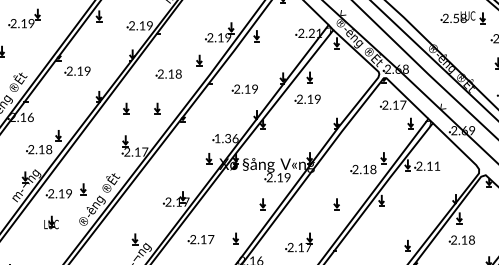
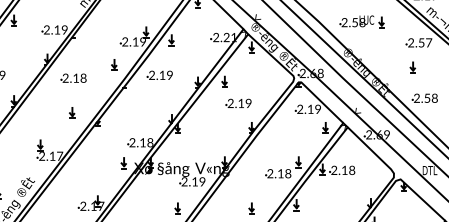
part: (462, 17) -> (361, 21), moved
text: (168, 73) -> (73, 77), moved
text: (244, 88) -> (159, 74), moved
text: (307, 98) -> (238, 102), moved
text: (403, 104) -> (318, 108), 2.17 -> 2.19
part: (126, 108) -> (41, 112), removed
text: (226, 138) -> (141, 142), 1.36 -> 2.18
text: (437, 165) -> (352, 169), 2.11 -> 2.18

